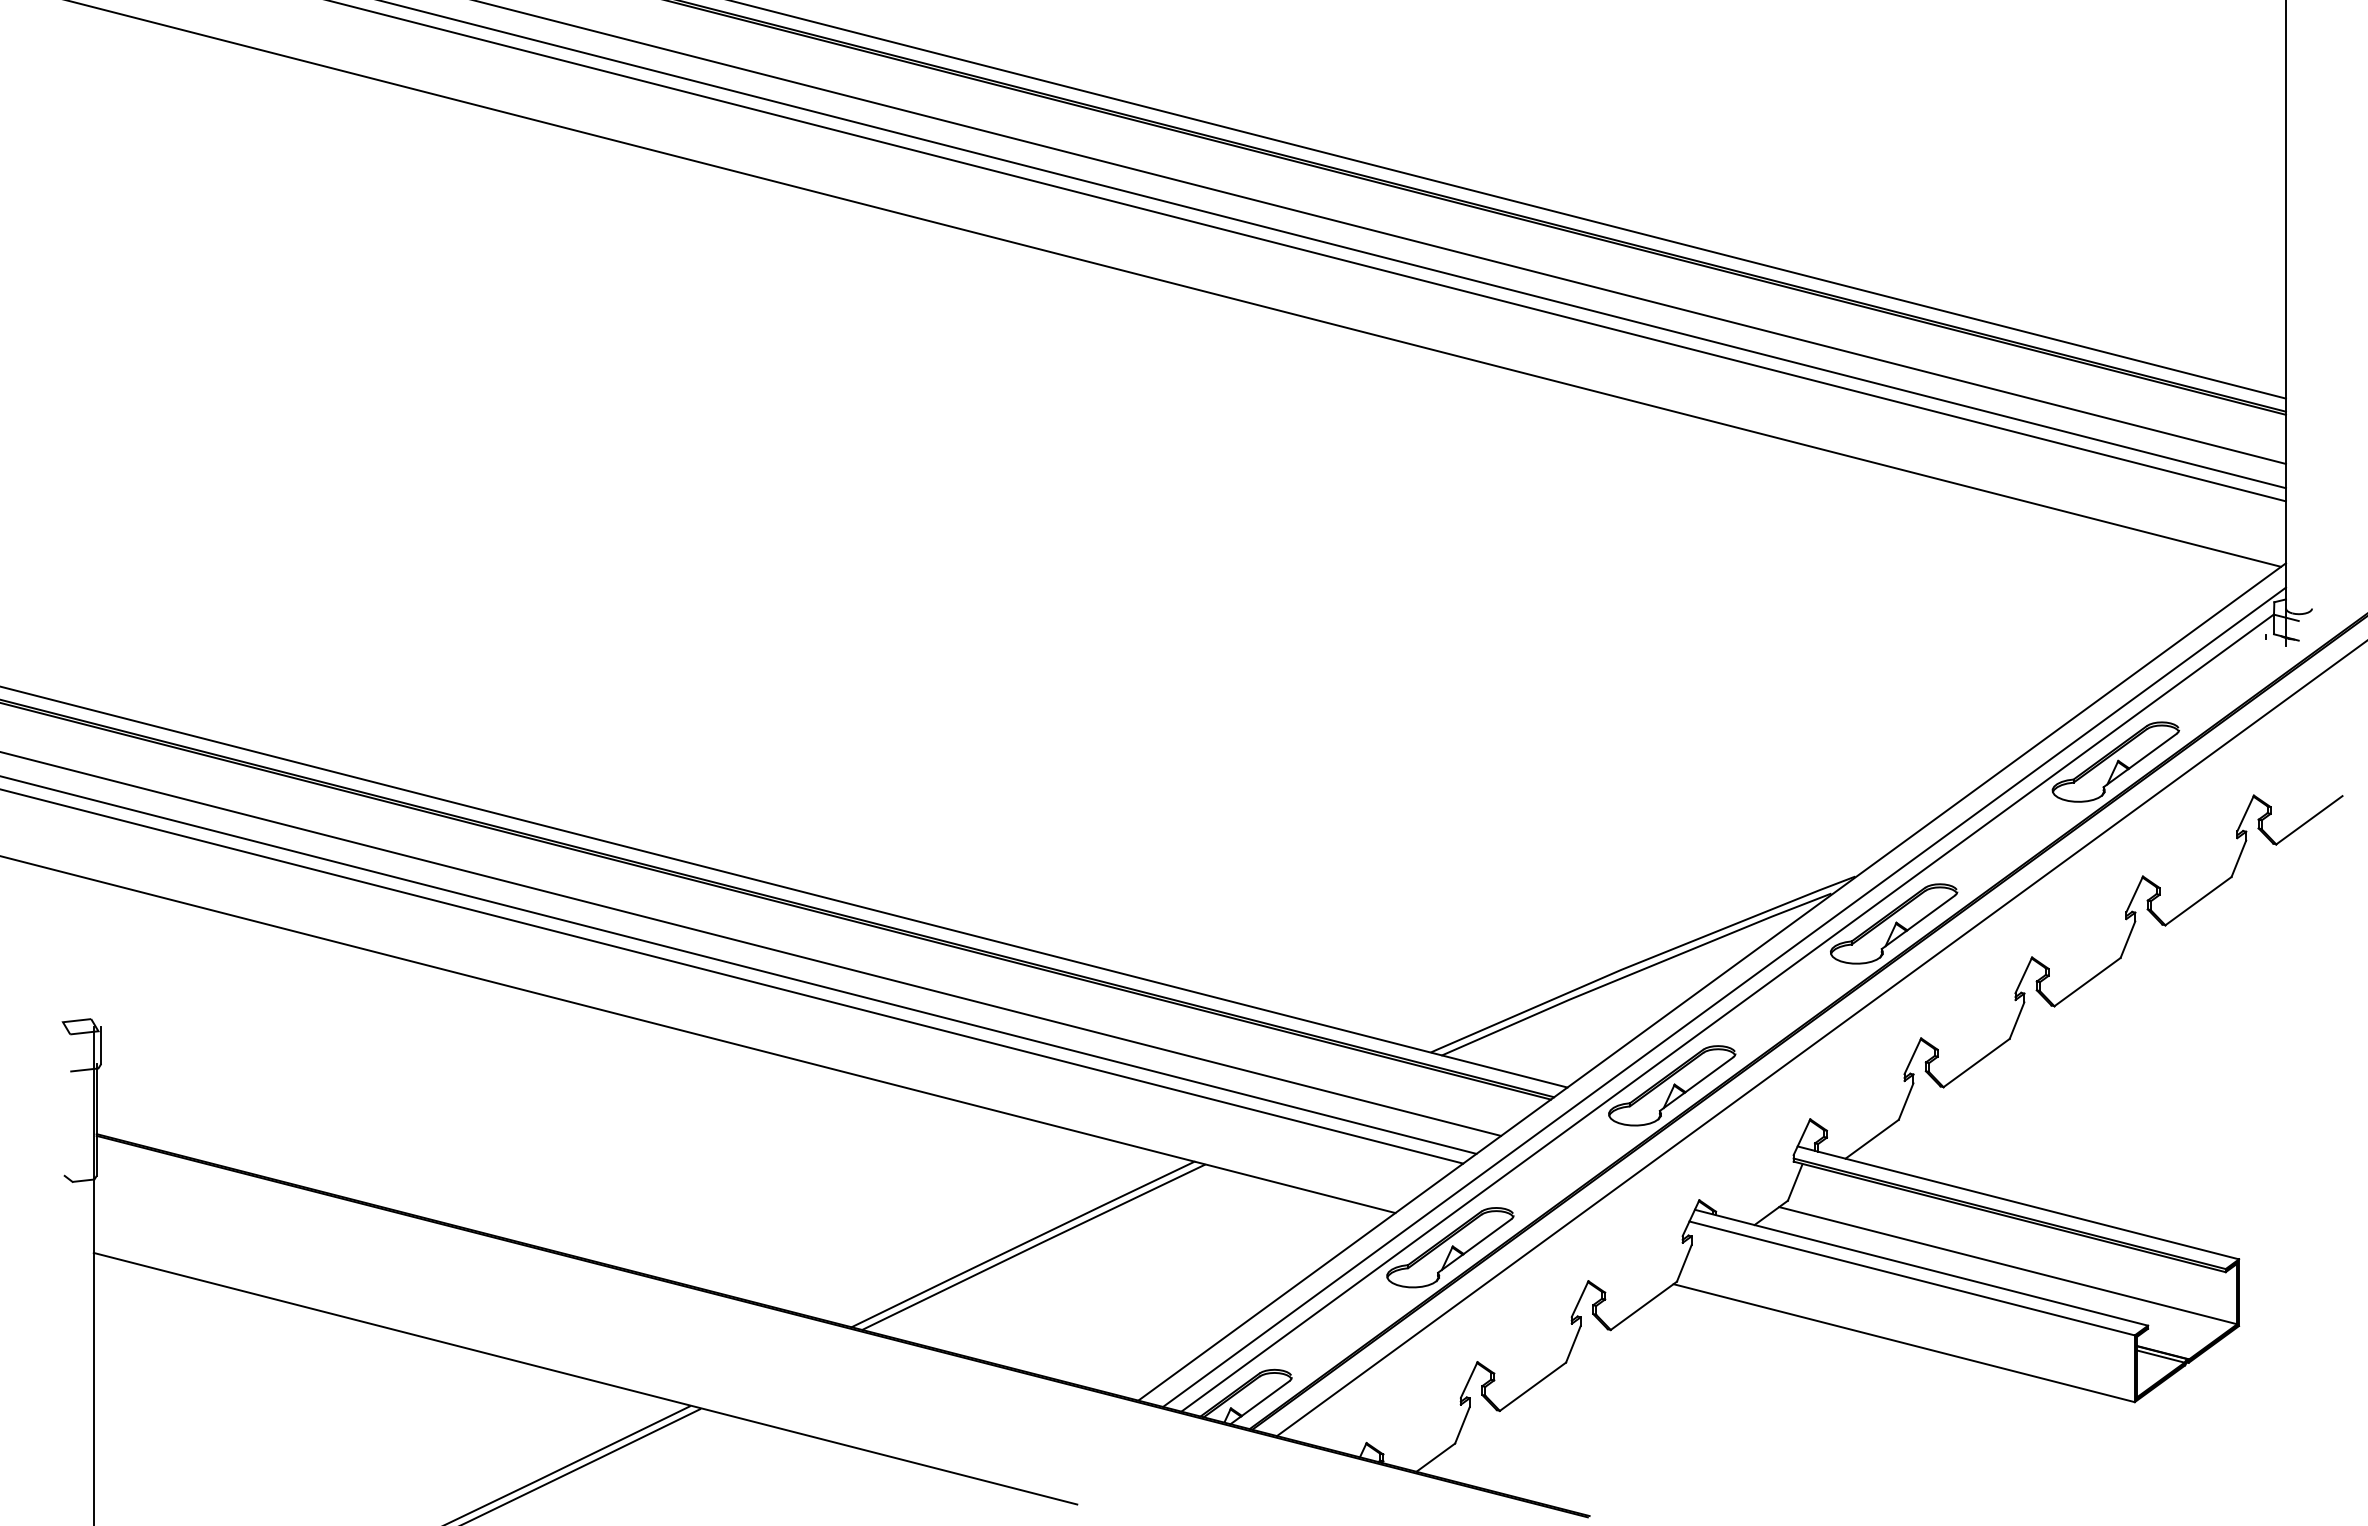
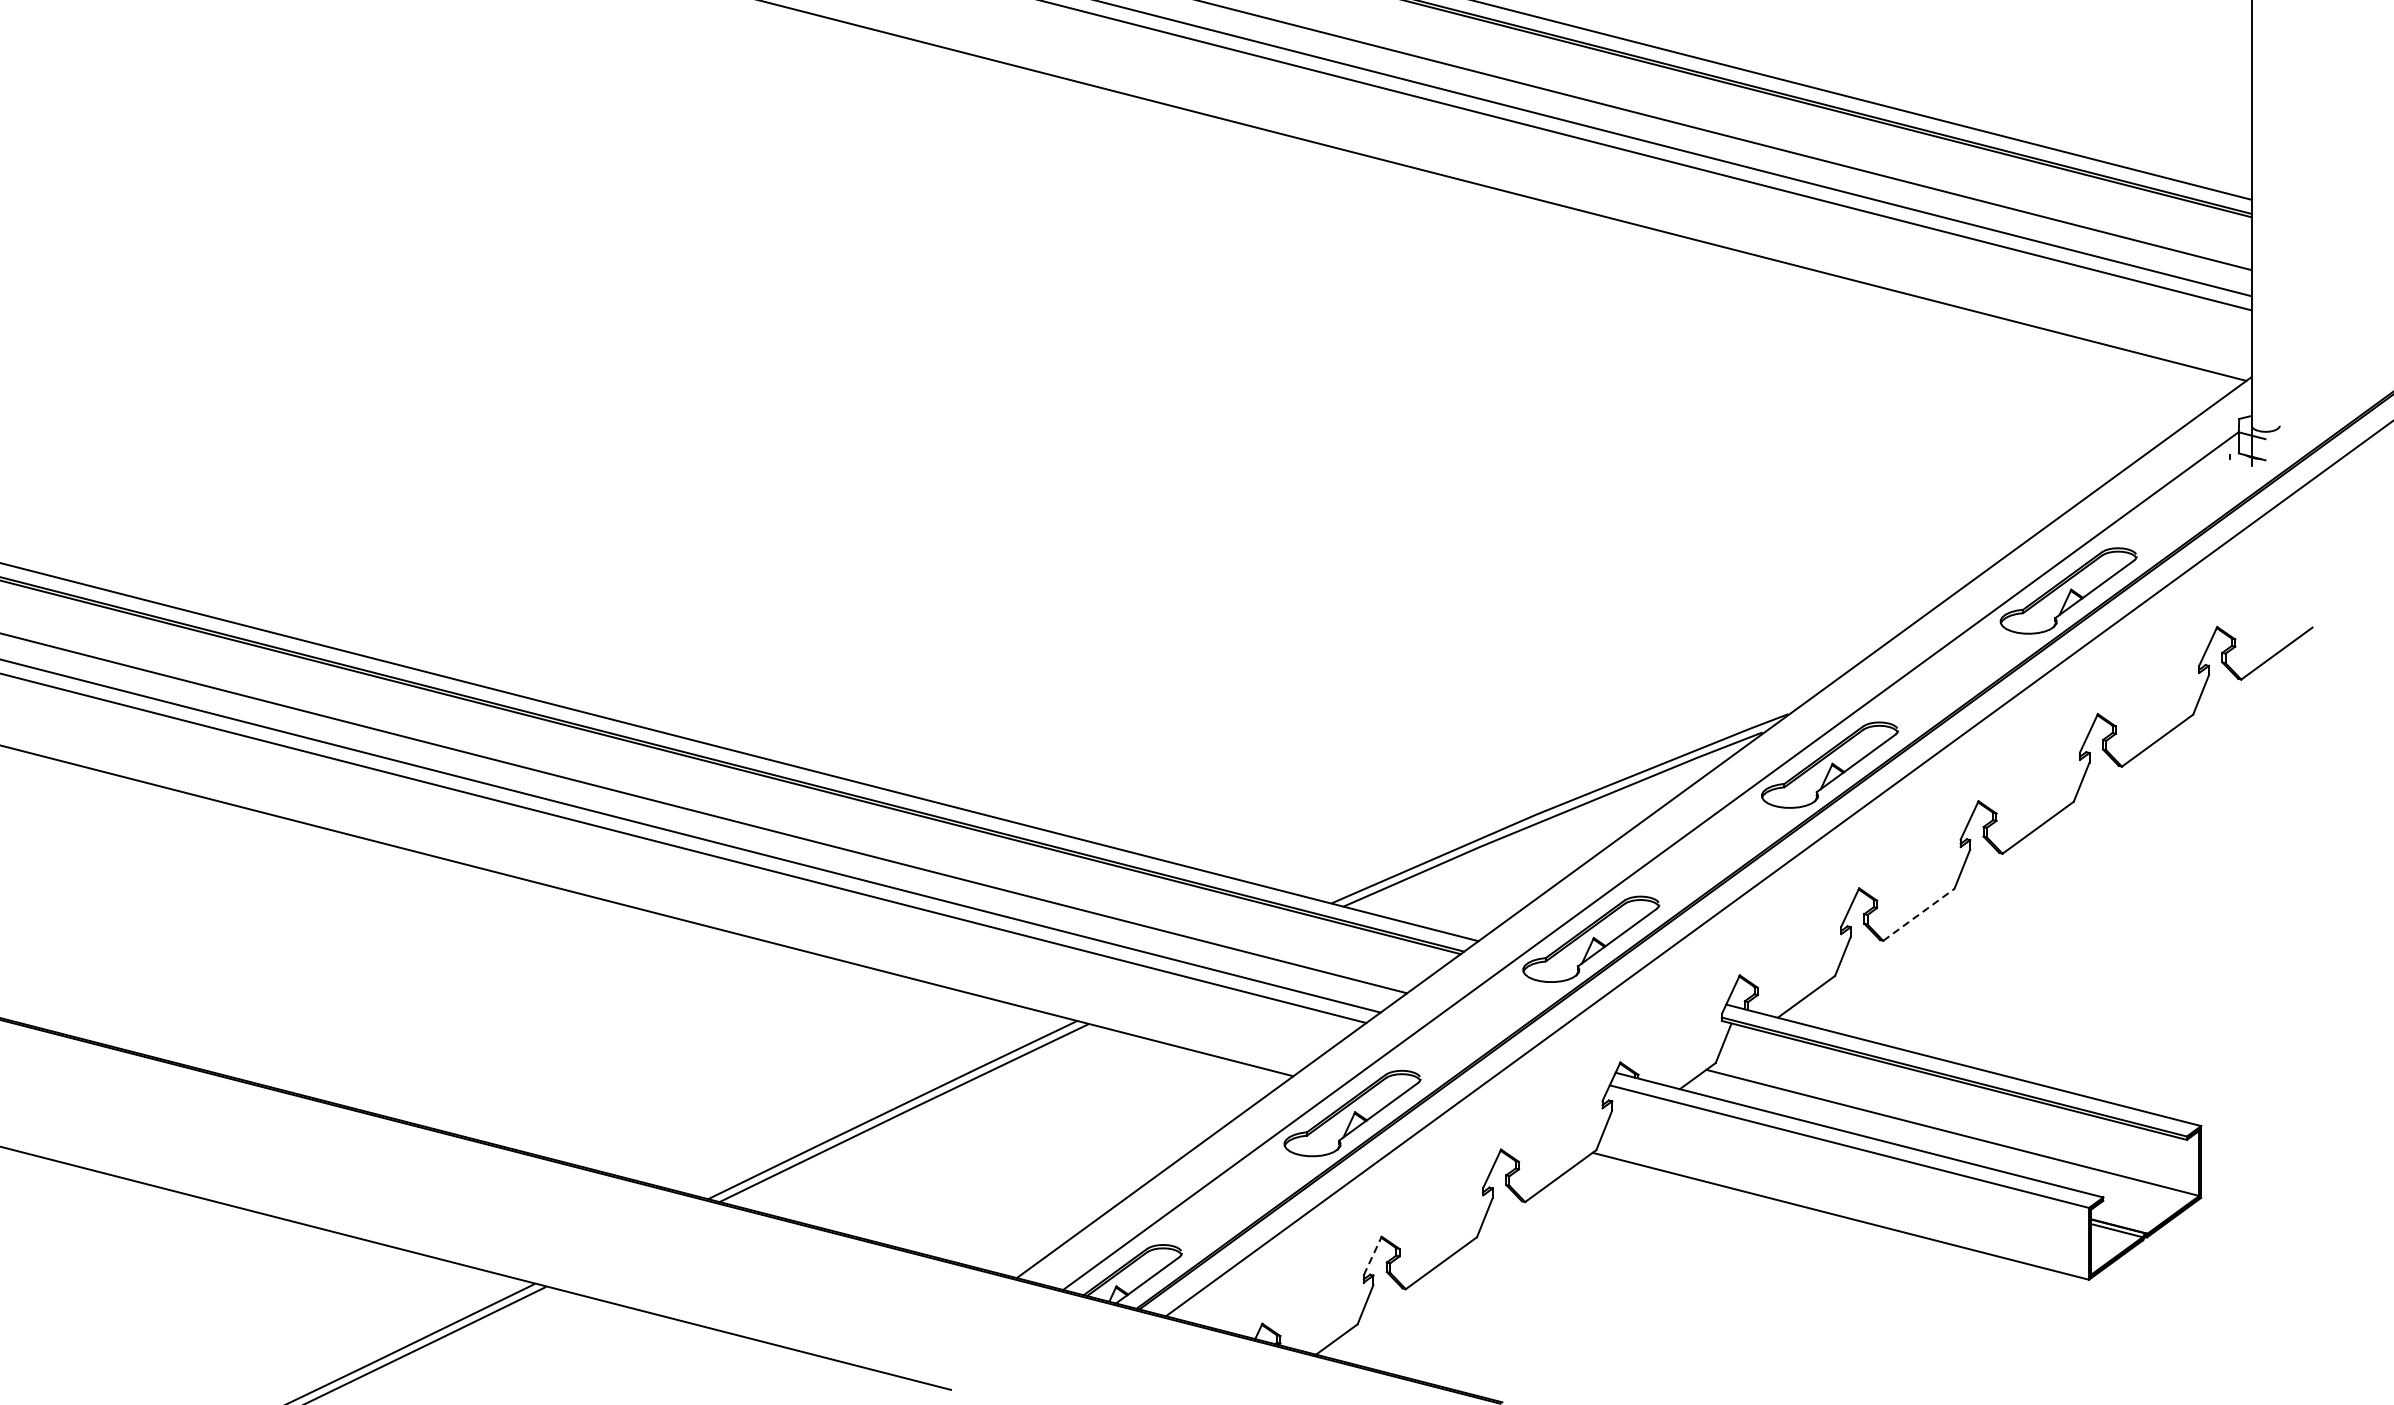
line: (1724, 996) -> (1647, 843), removed
line: (1976, 1063) -> (1918, 915), solid -> dashed
line: (1469, 1379) -> (1373, 1255), solid -> dashed

